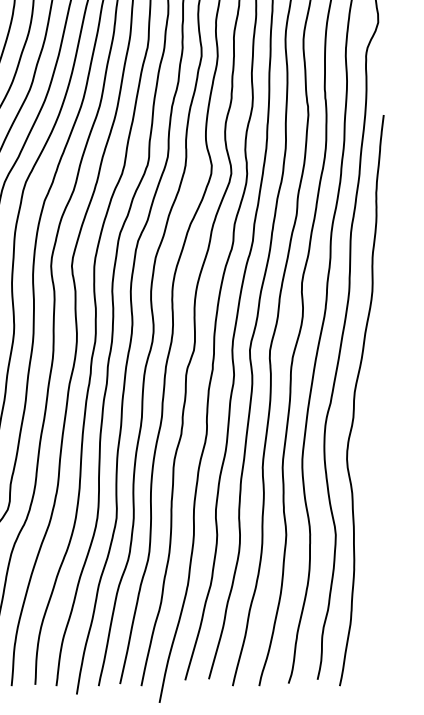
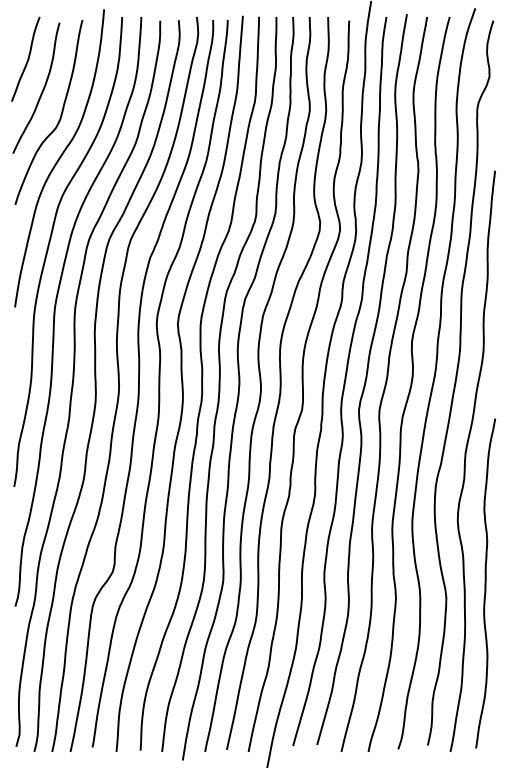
curve: (374, 520) -> (485, 583), added

